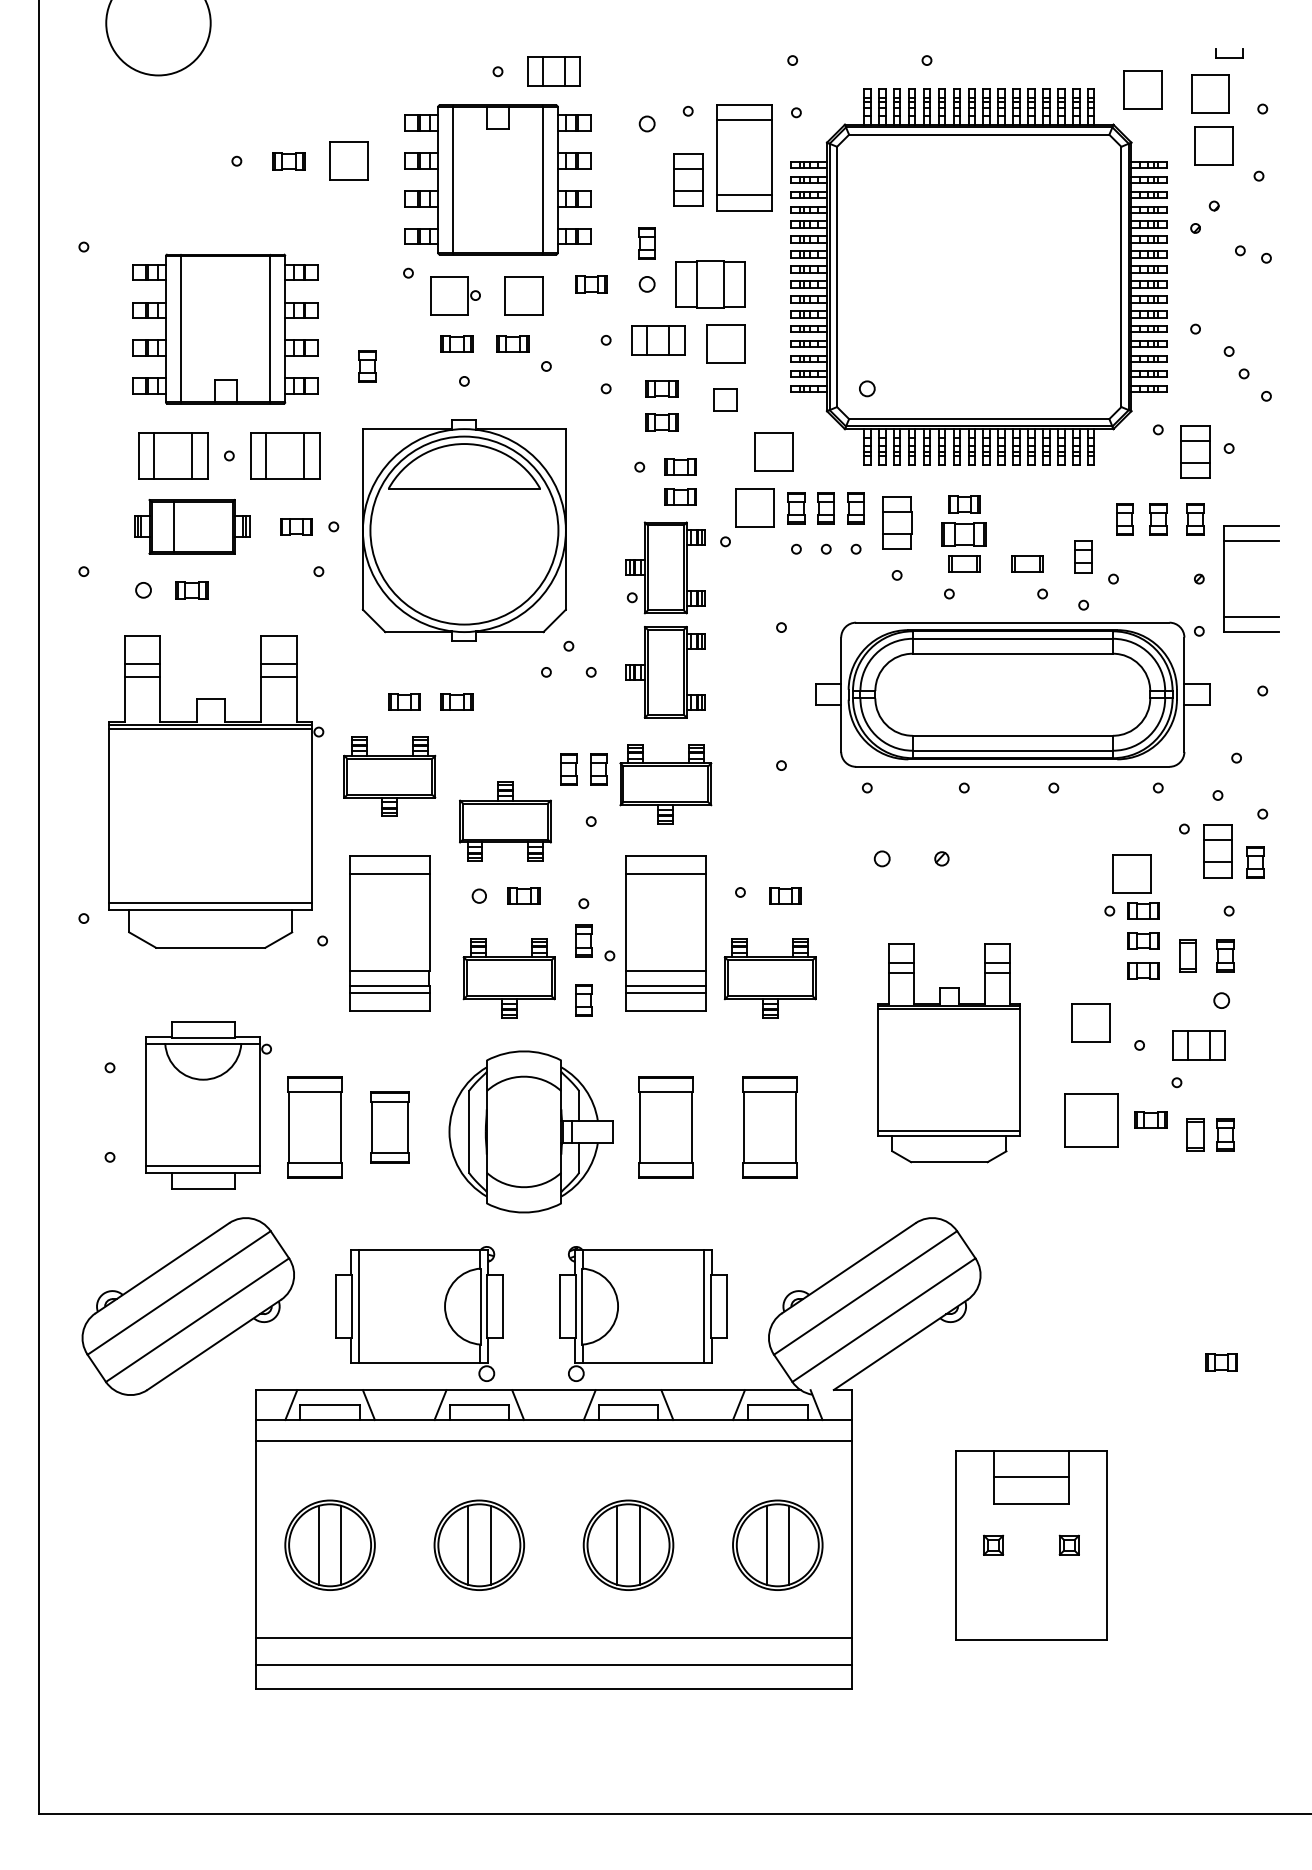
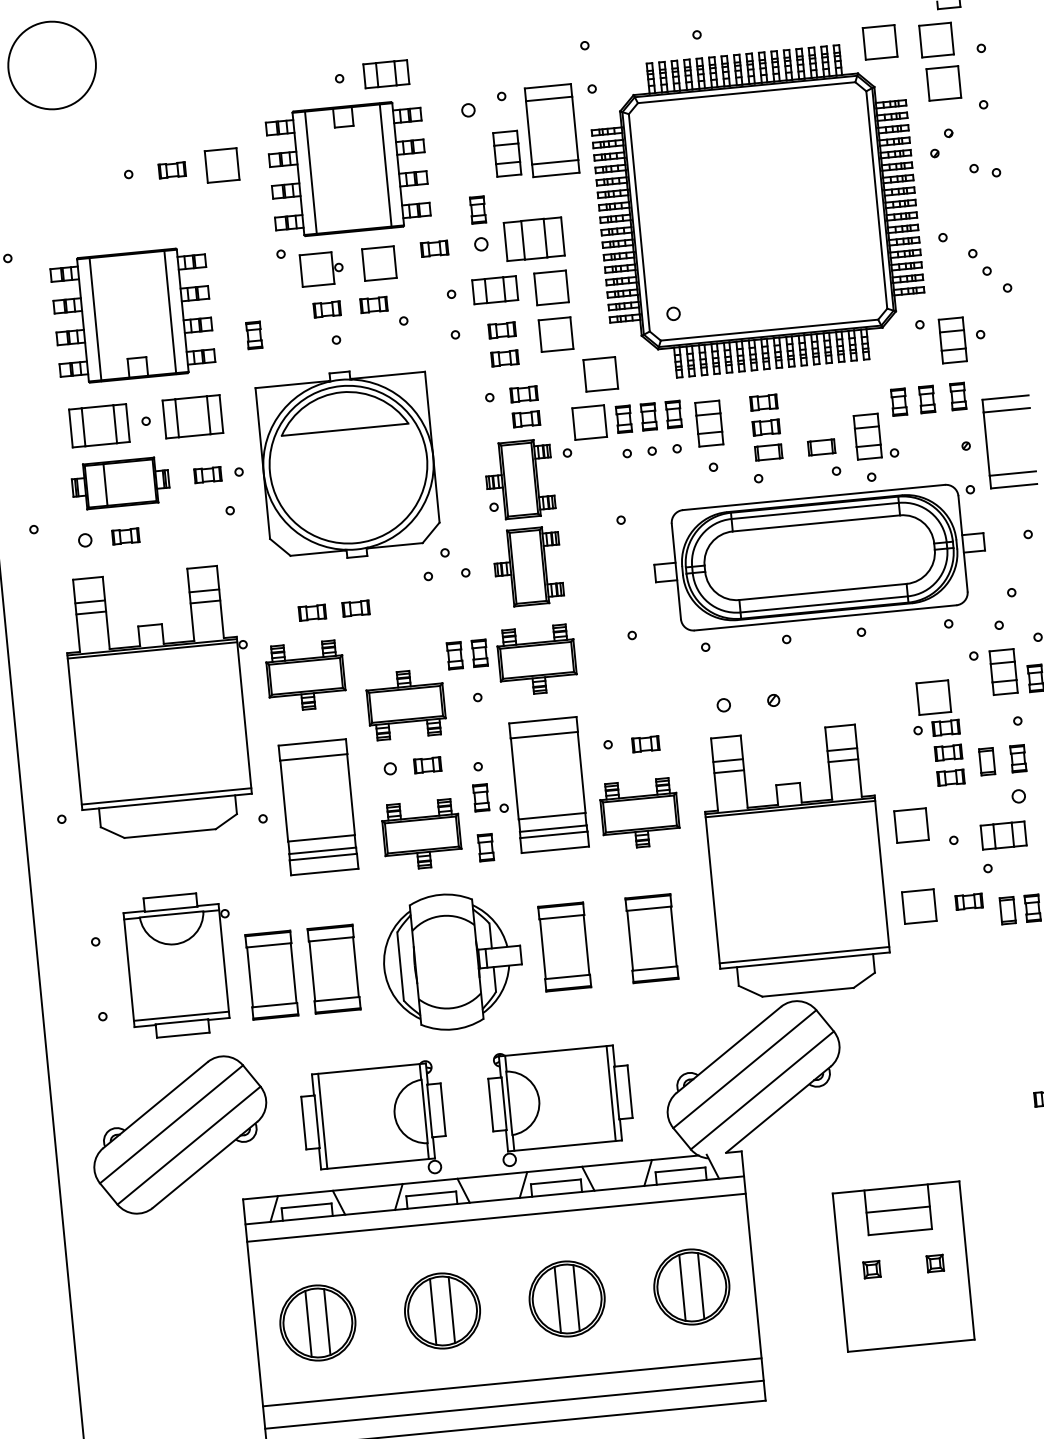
part: (725, 399) -> (555, 334), size x1.67
part: (964, 534) -> (766, 427), size x0.71
part: (1083, 556) -> (867, 436), size x1.67
part: (949, 1052) -> (795, 861), size x1.43
part: (1090, 1119) -> (918, 906), size x0.71
part: (389, 1127) -> (333, 969), size x1.43

